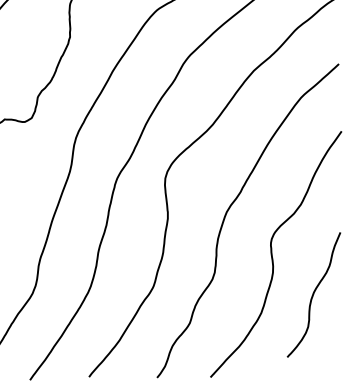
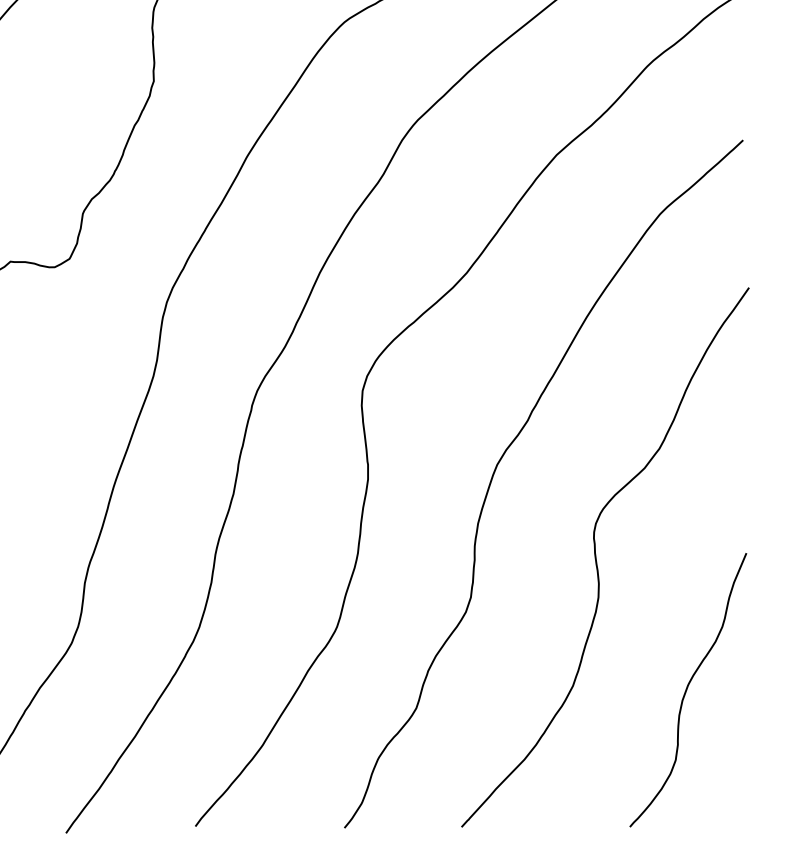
curve: (313, 294) -> (687, 689), moved

